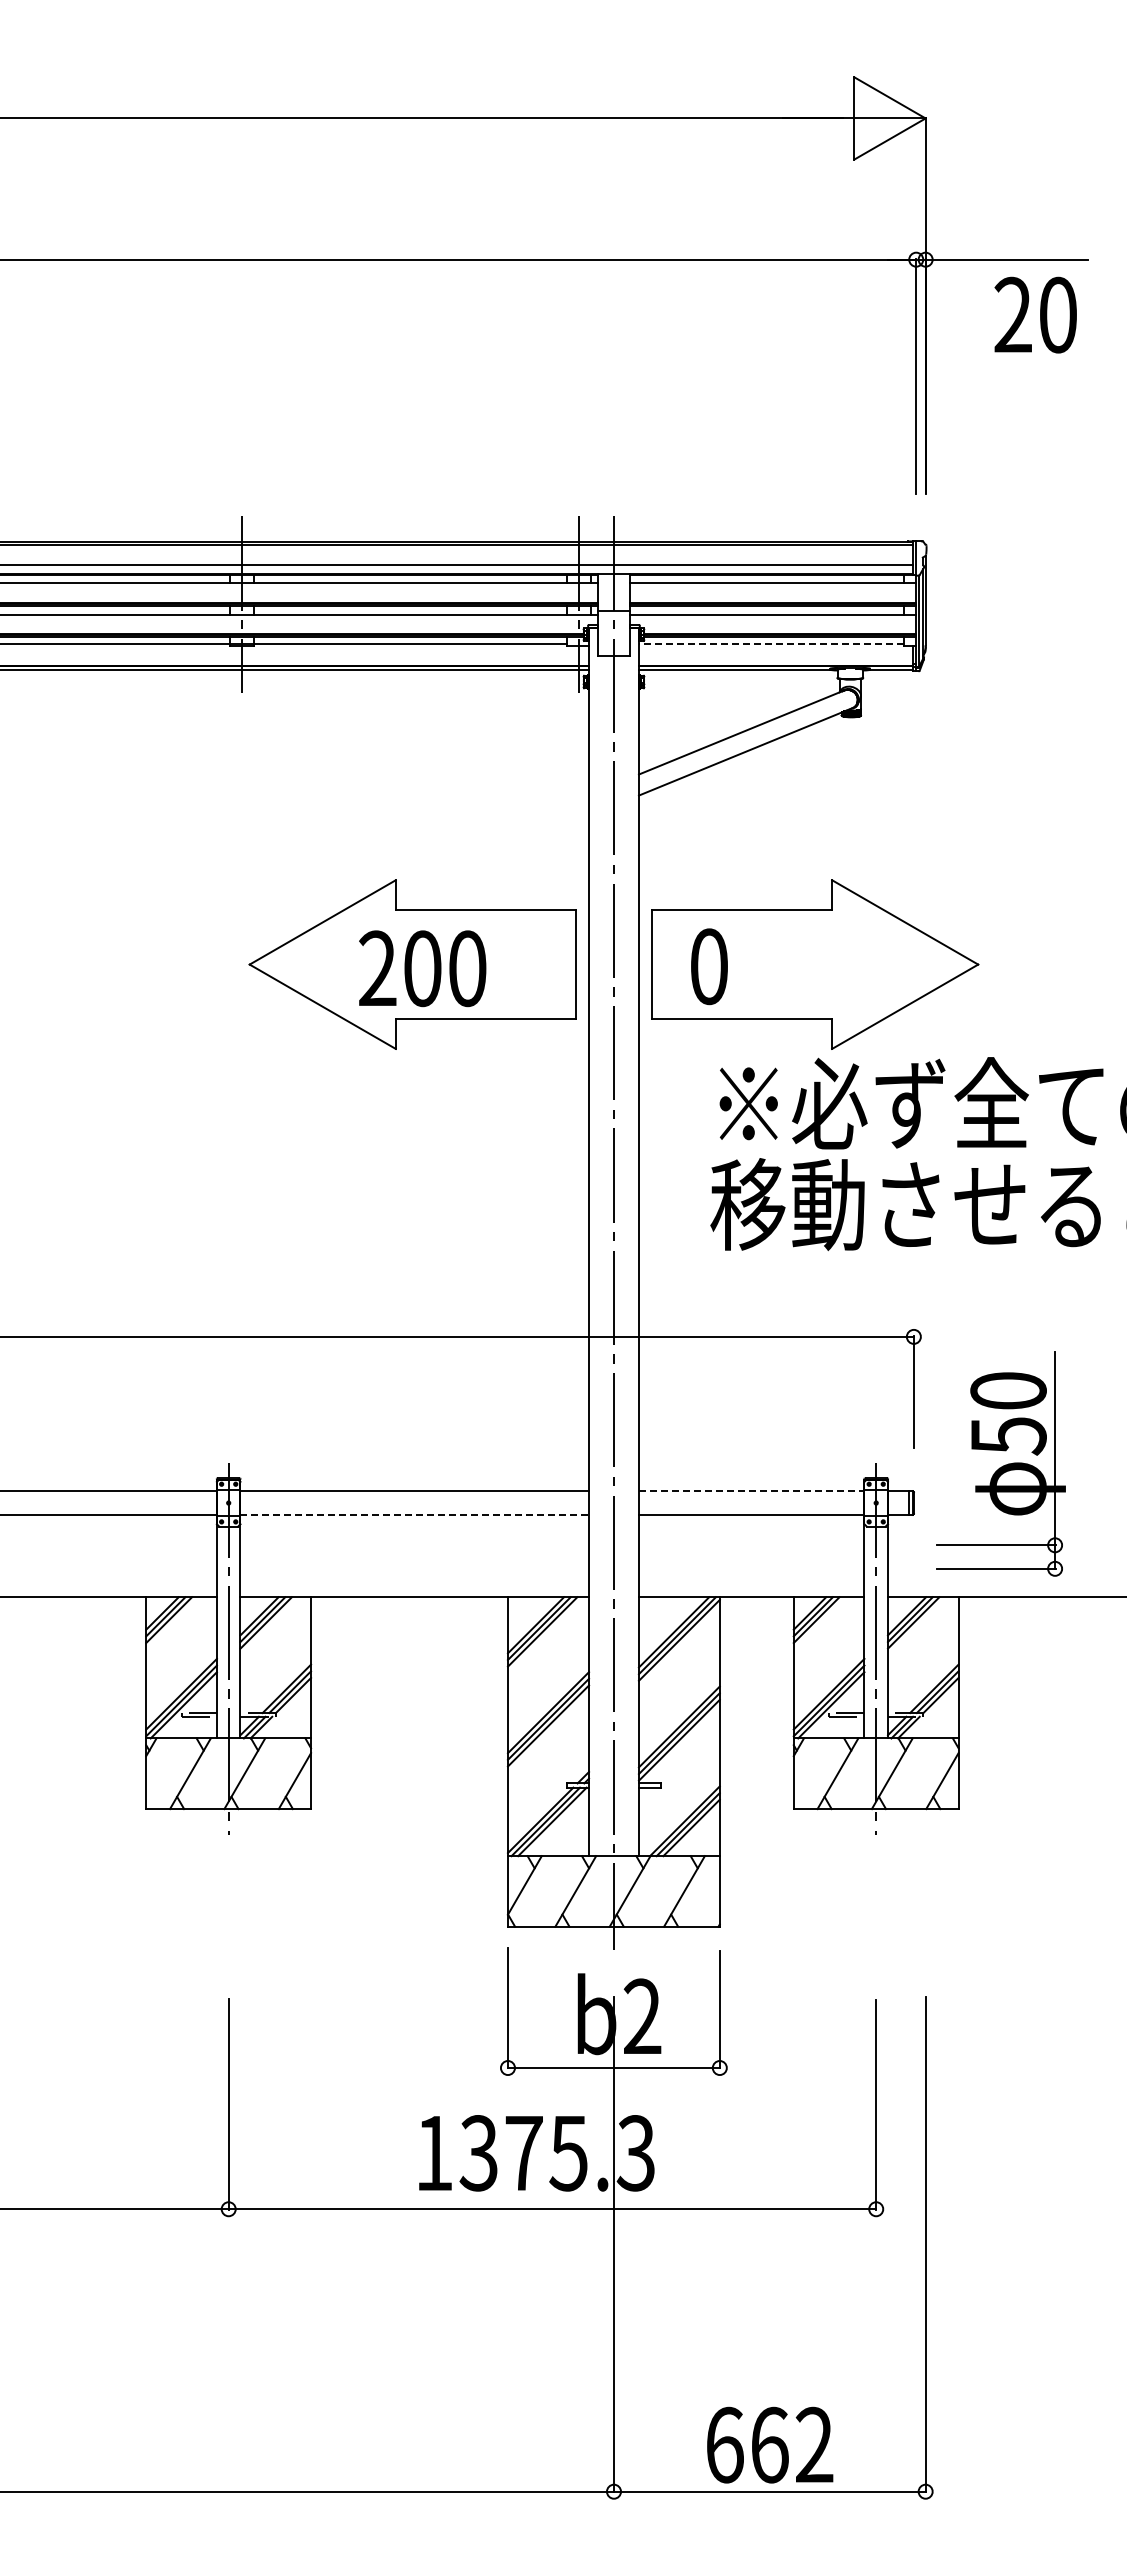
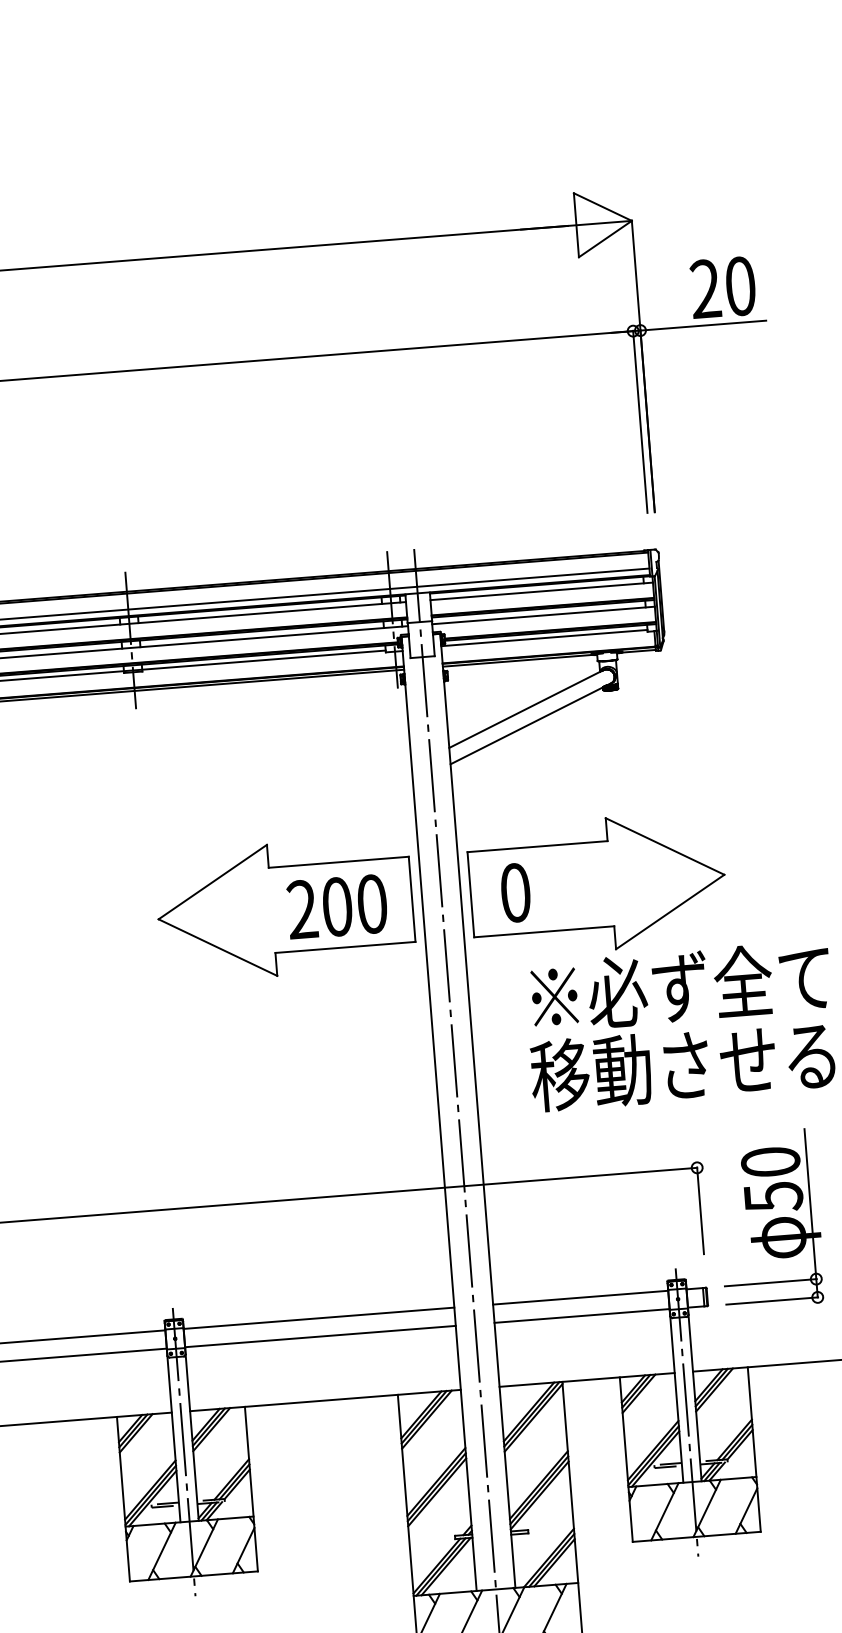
text: (1035, 314) -> (722, 287), moved
line: (771, 643) -> (544, 638), dashed -> solid
text: (422, 968) -> (337, 906), moved
part: (1000, 1463) -> (768, 1218), moved
line: (751, 1491) -> (580, 1297), dashed -> solid
line: (415, 1514) -> (321, 1336), dashed -> solid

